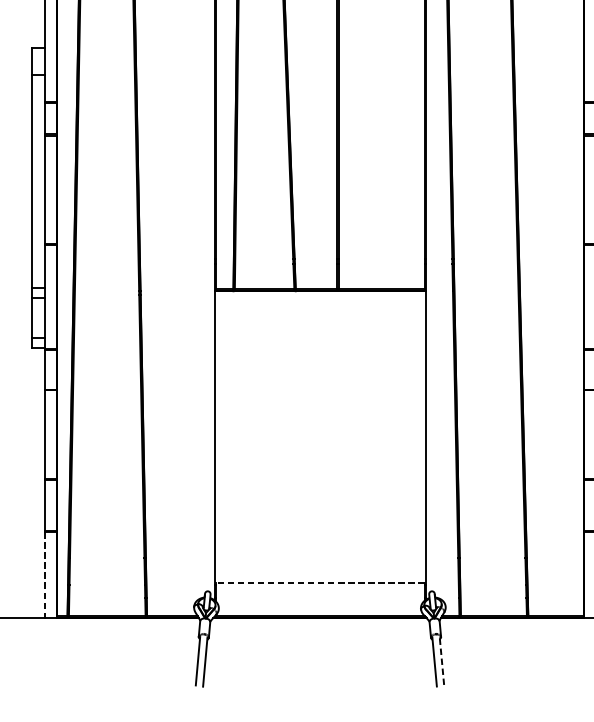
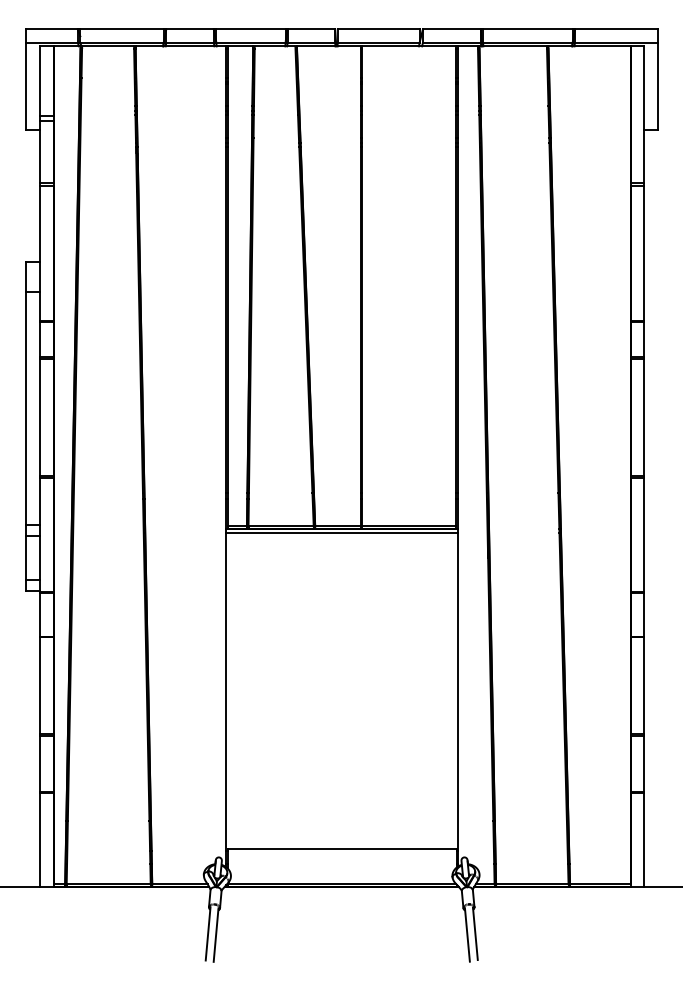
line: (319, 294) -> (341, 532), added
line: (45, 575) -> (40, 840), dashed -> solid
line: (320, 583) -> (342, 848), dashed -> solid
line: (442, 660) -> (475, 933), dashed -> solid

